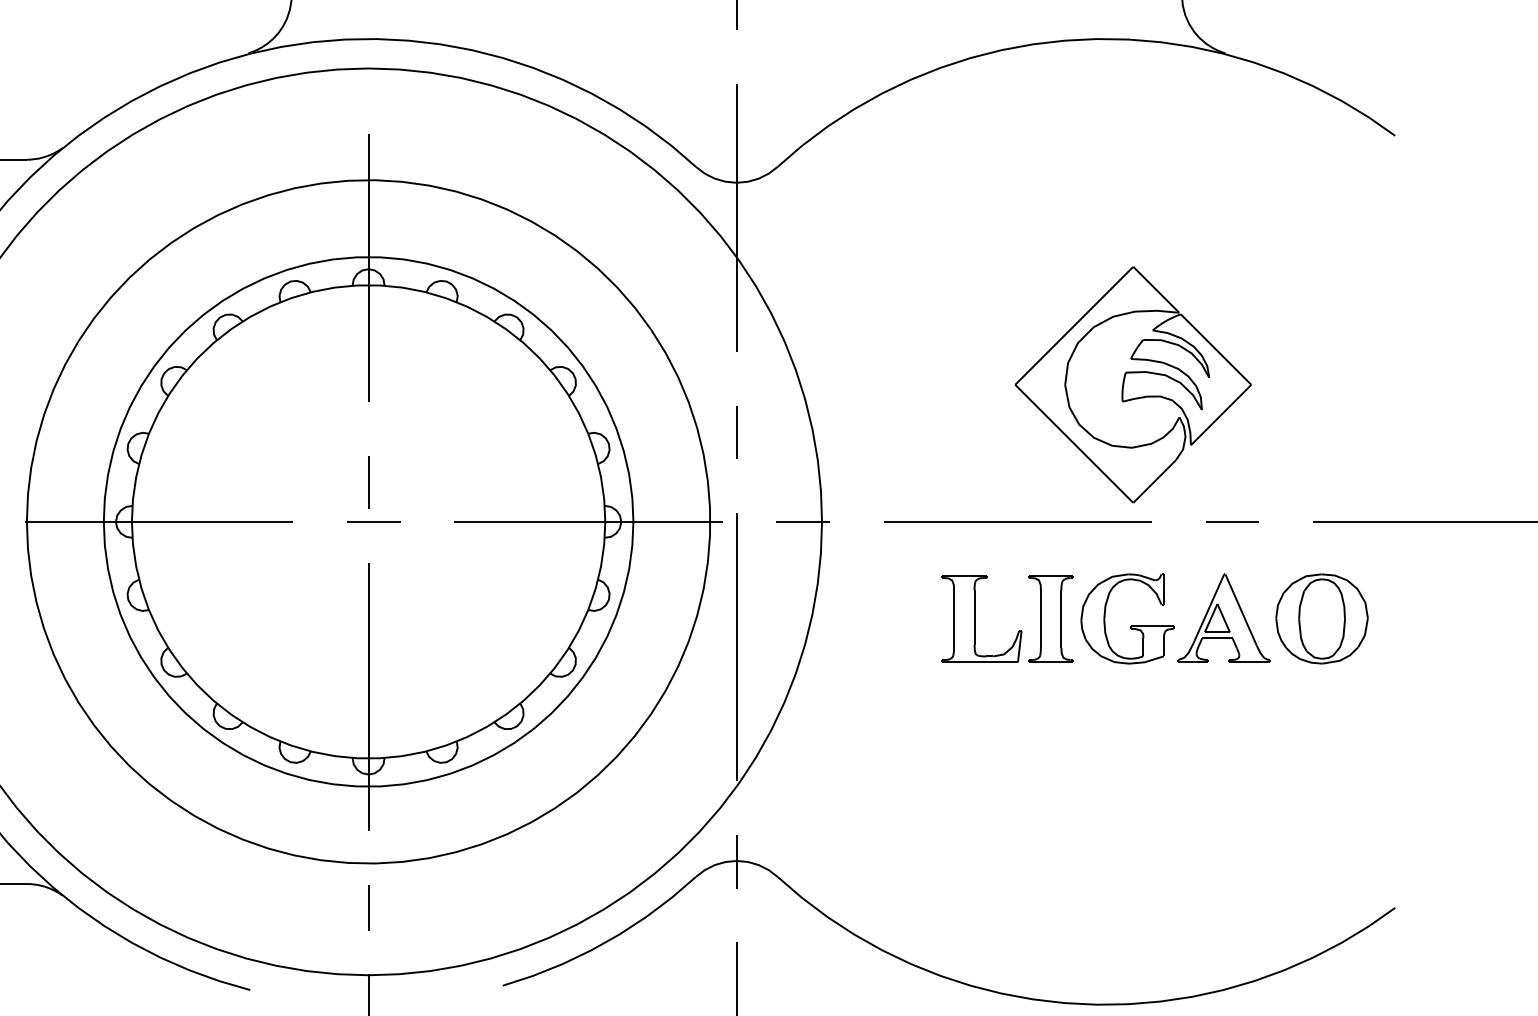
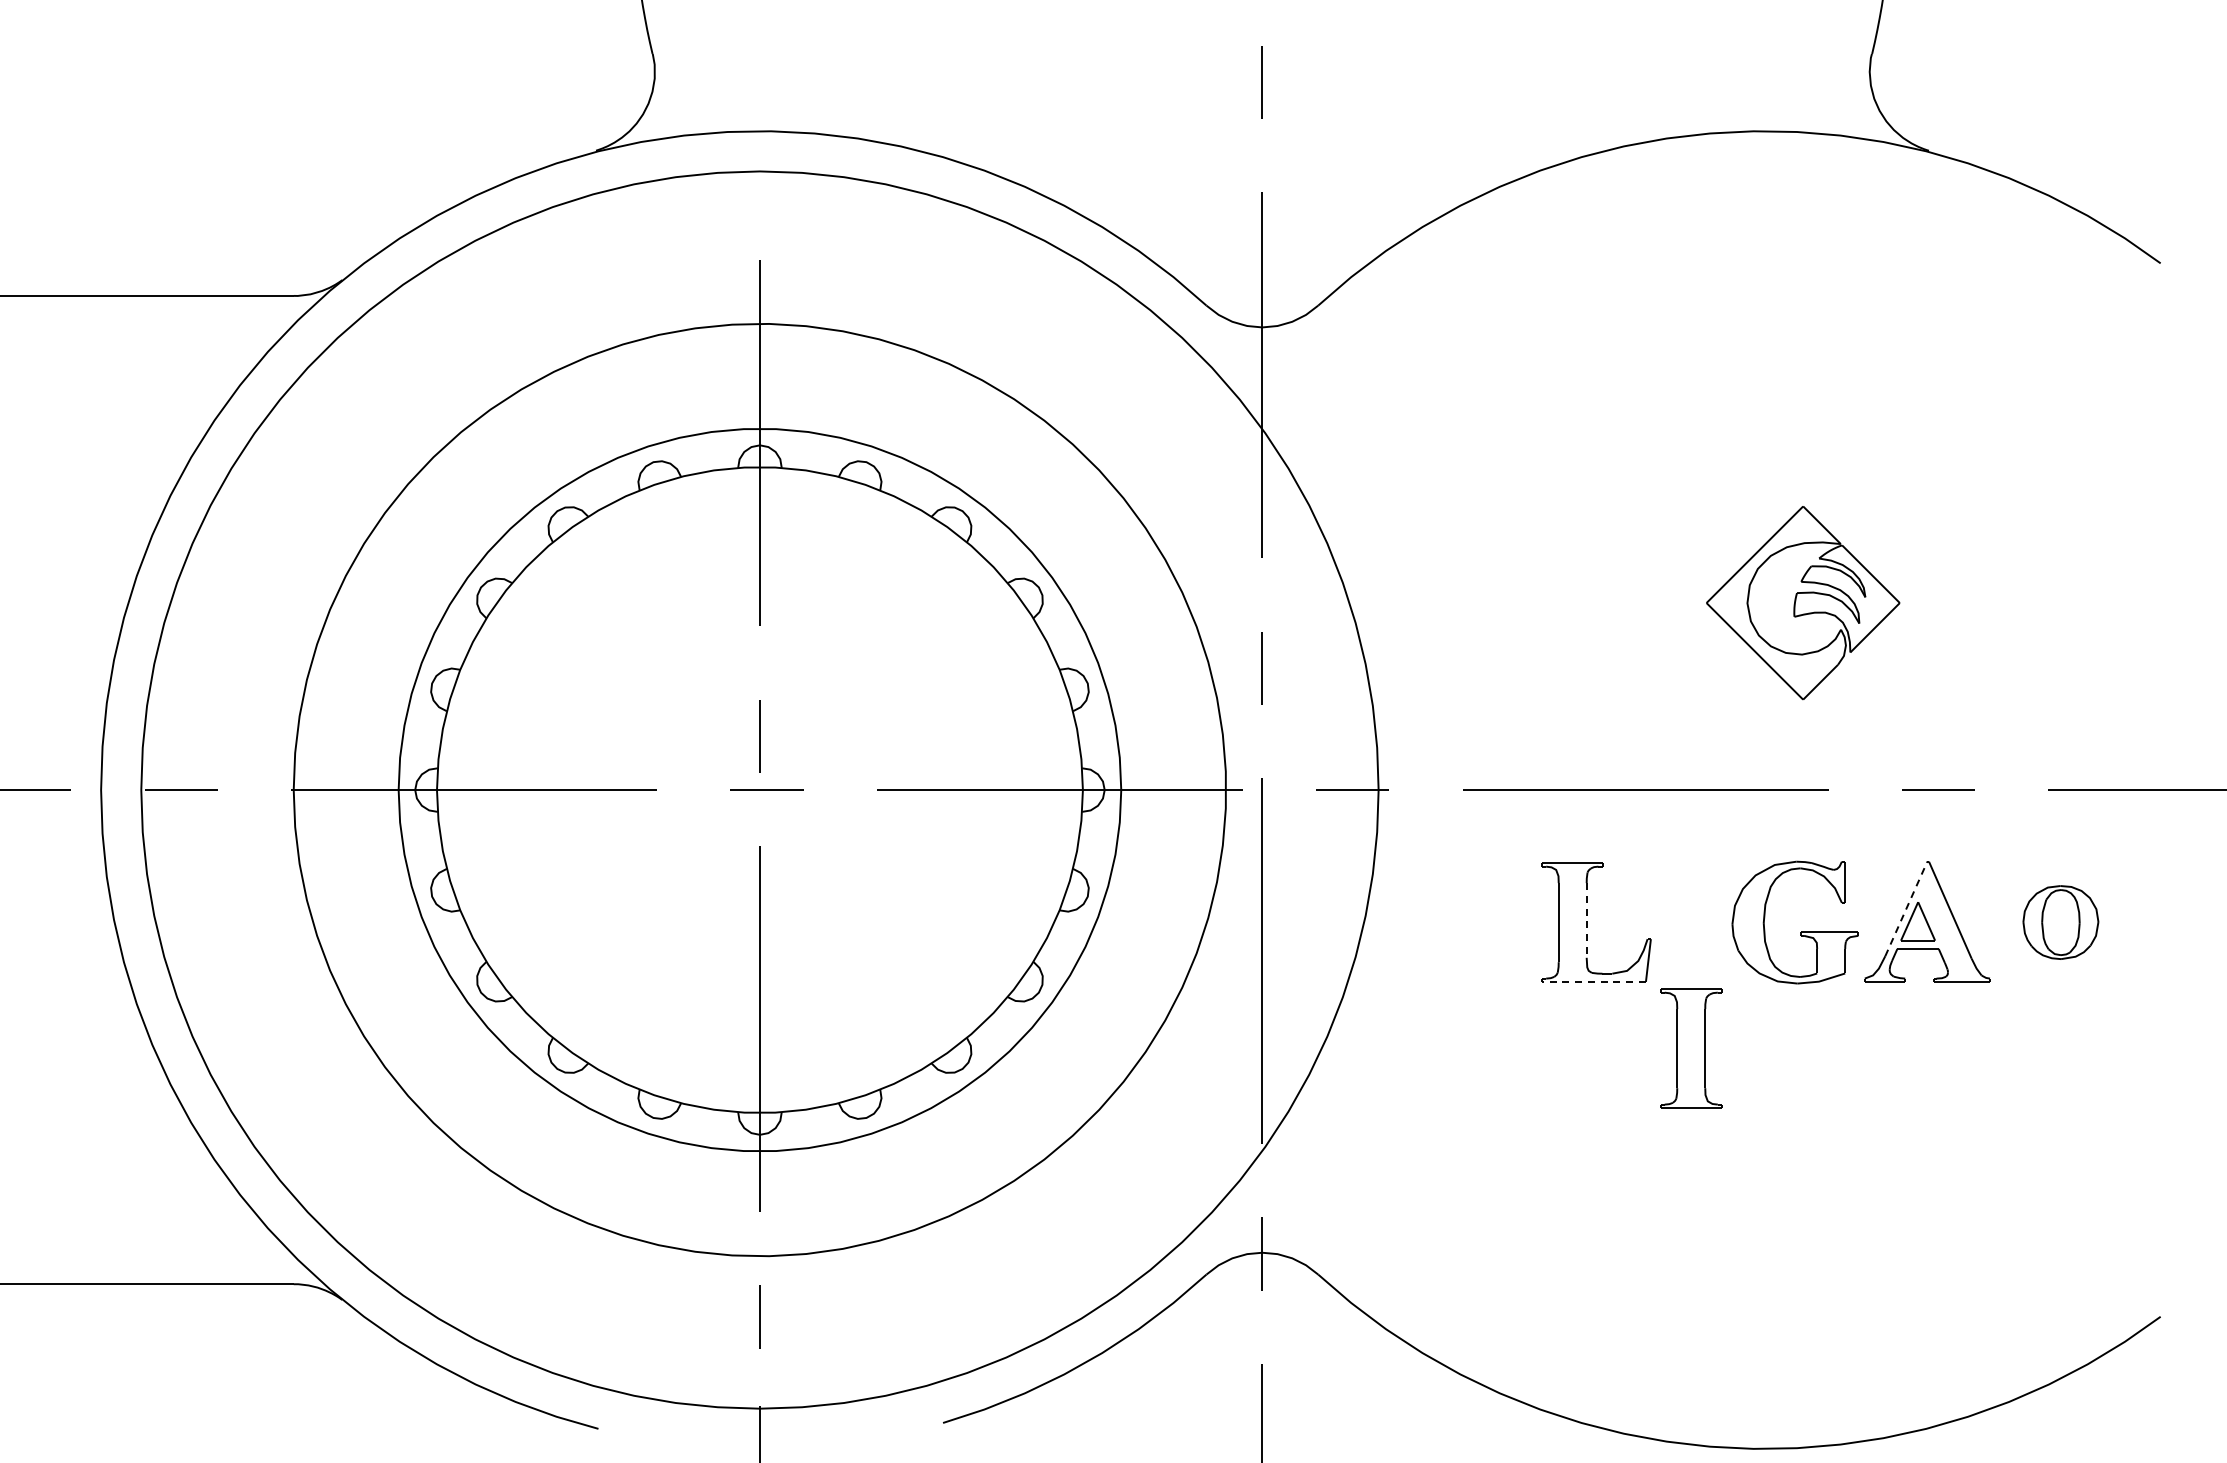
part: (1132, 384) -> (1802, 602), size x0.6
line: (1208, 608) -> (1906, 908), solid -> dashed
line: (974, 617) -> (1586, 920), solid -> dashed
part: (1051, 618) -> (1691, 1048), moved
part: (1321, 618) -> (2060, 922), size x0.6
line: (980, 662) -> (1594, 981), solid -> dashed

